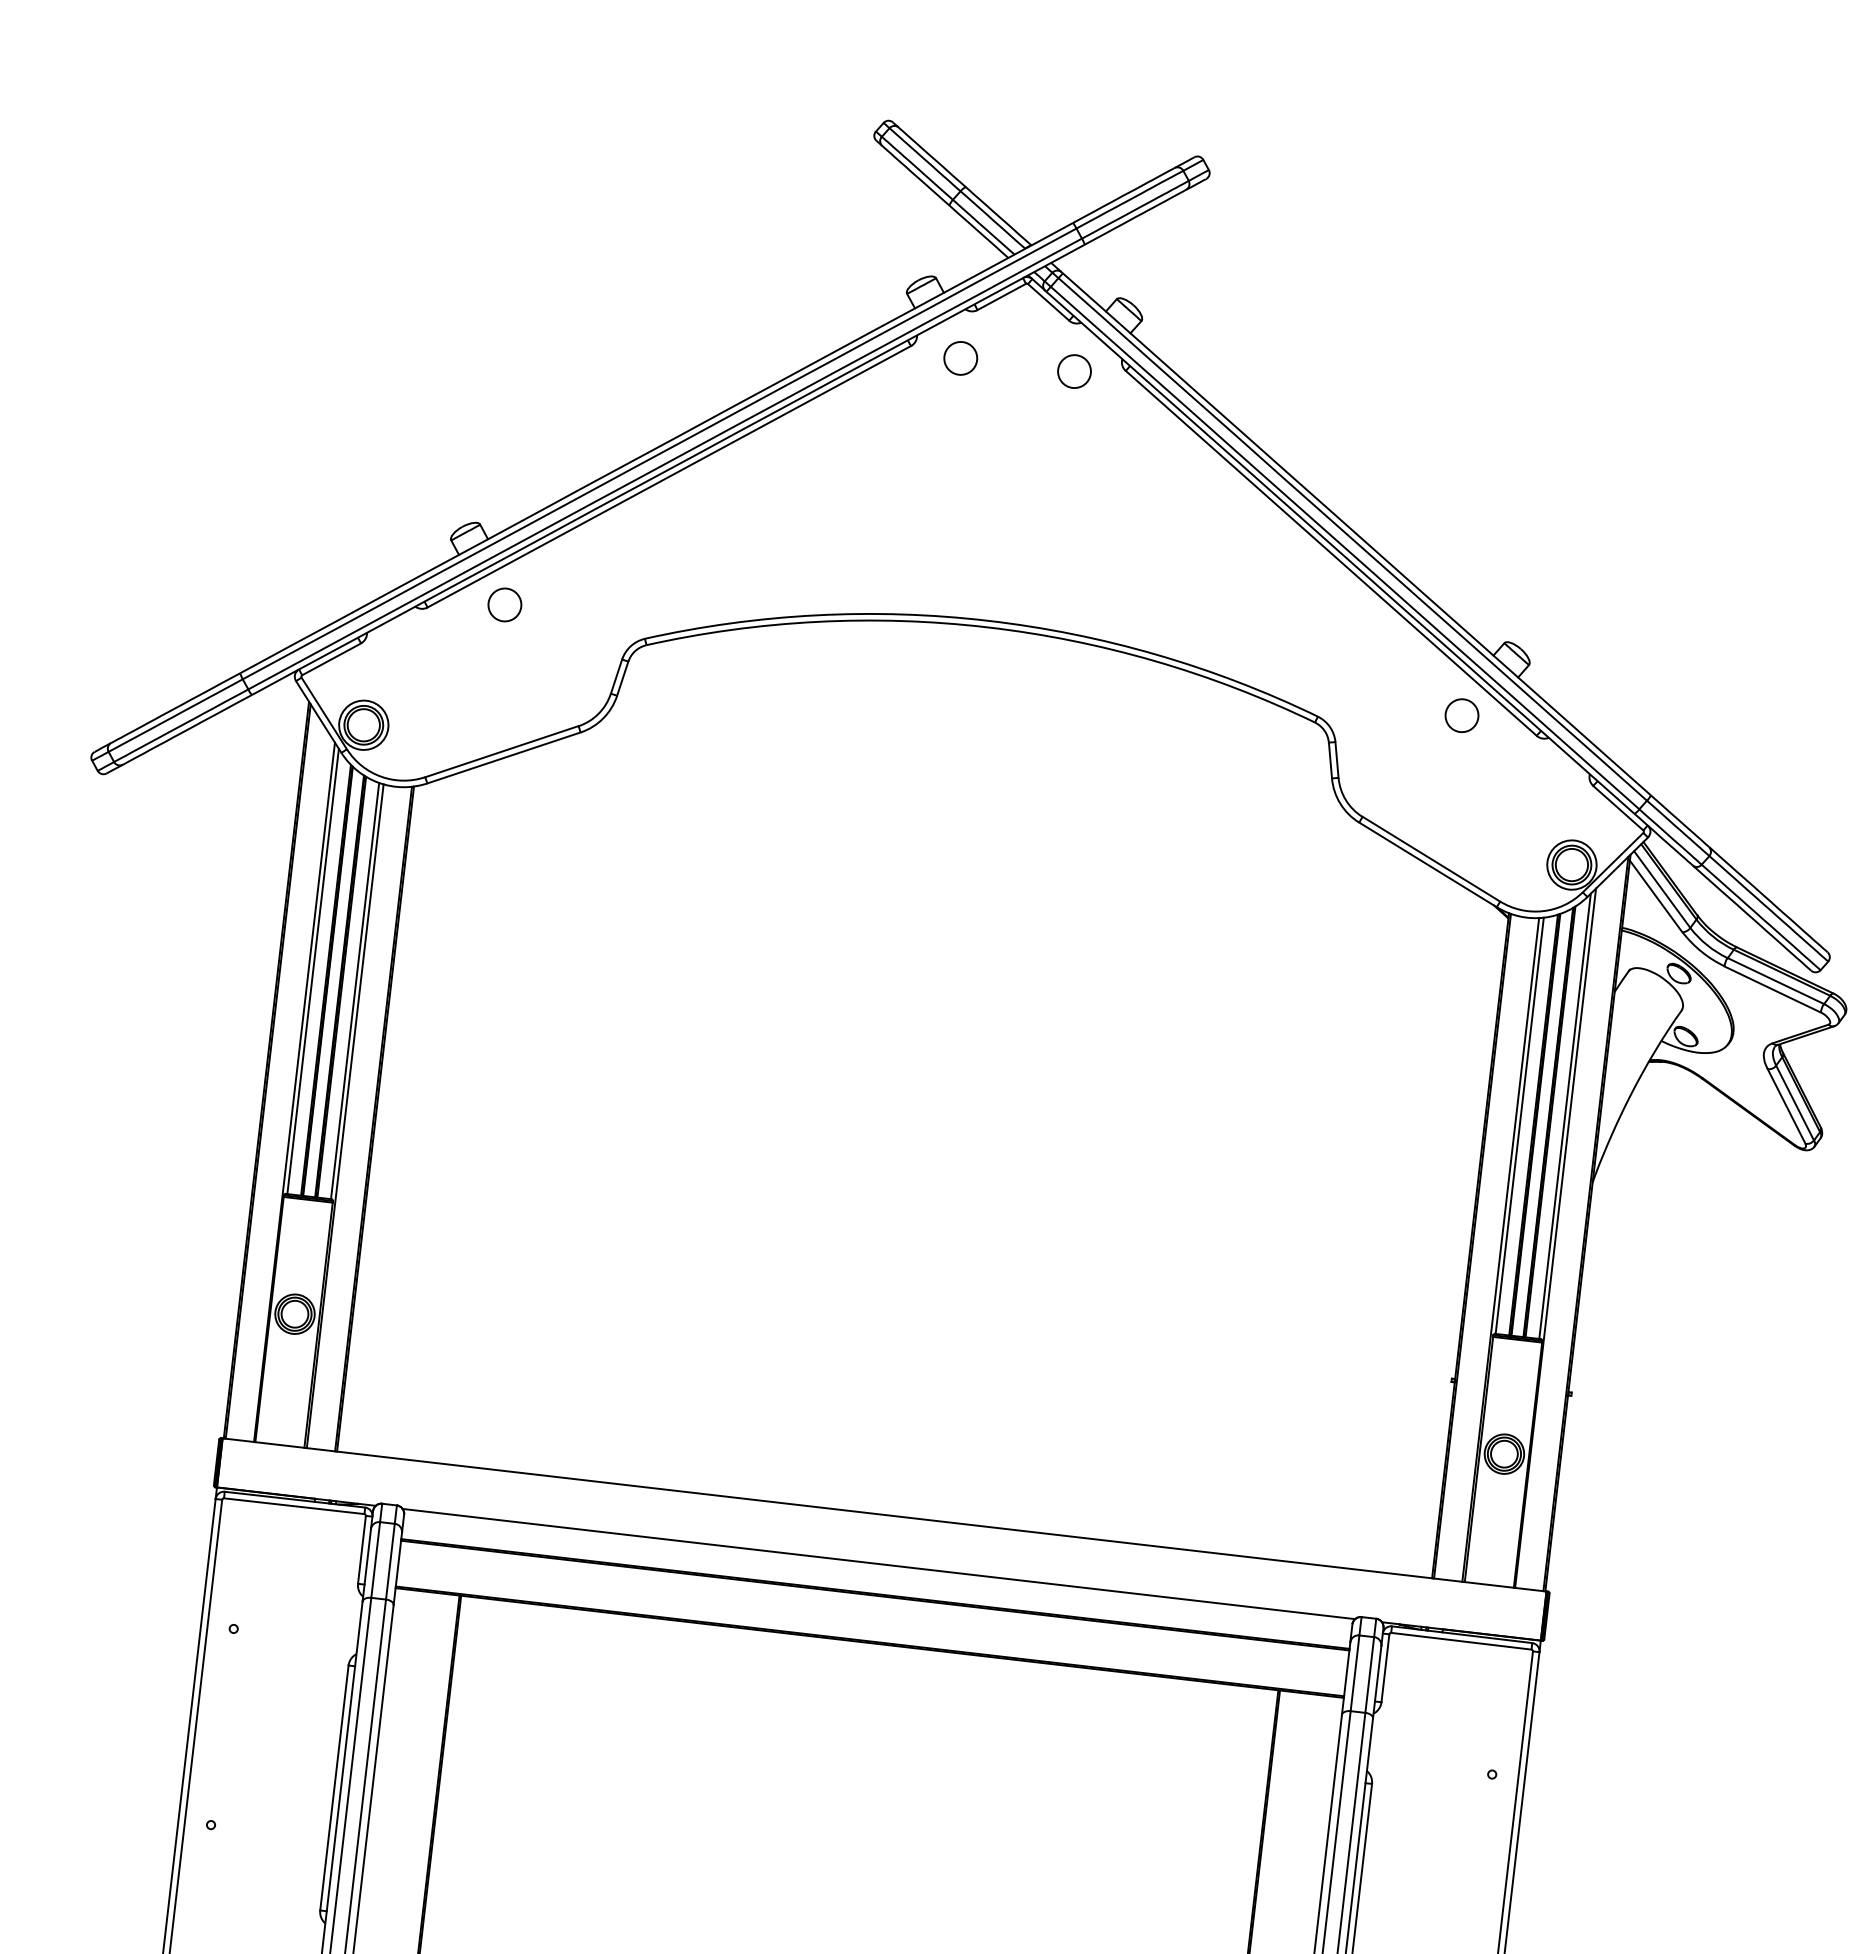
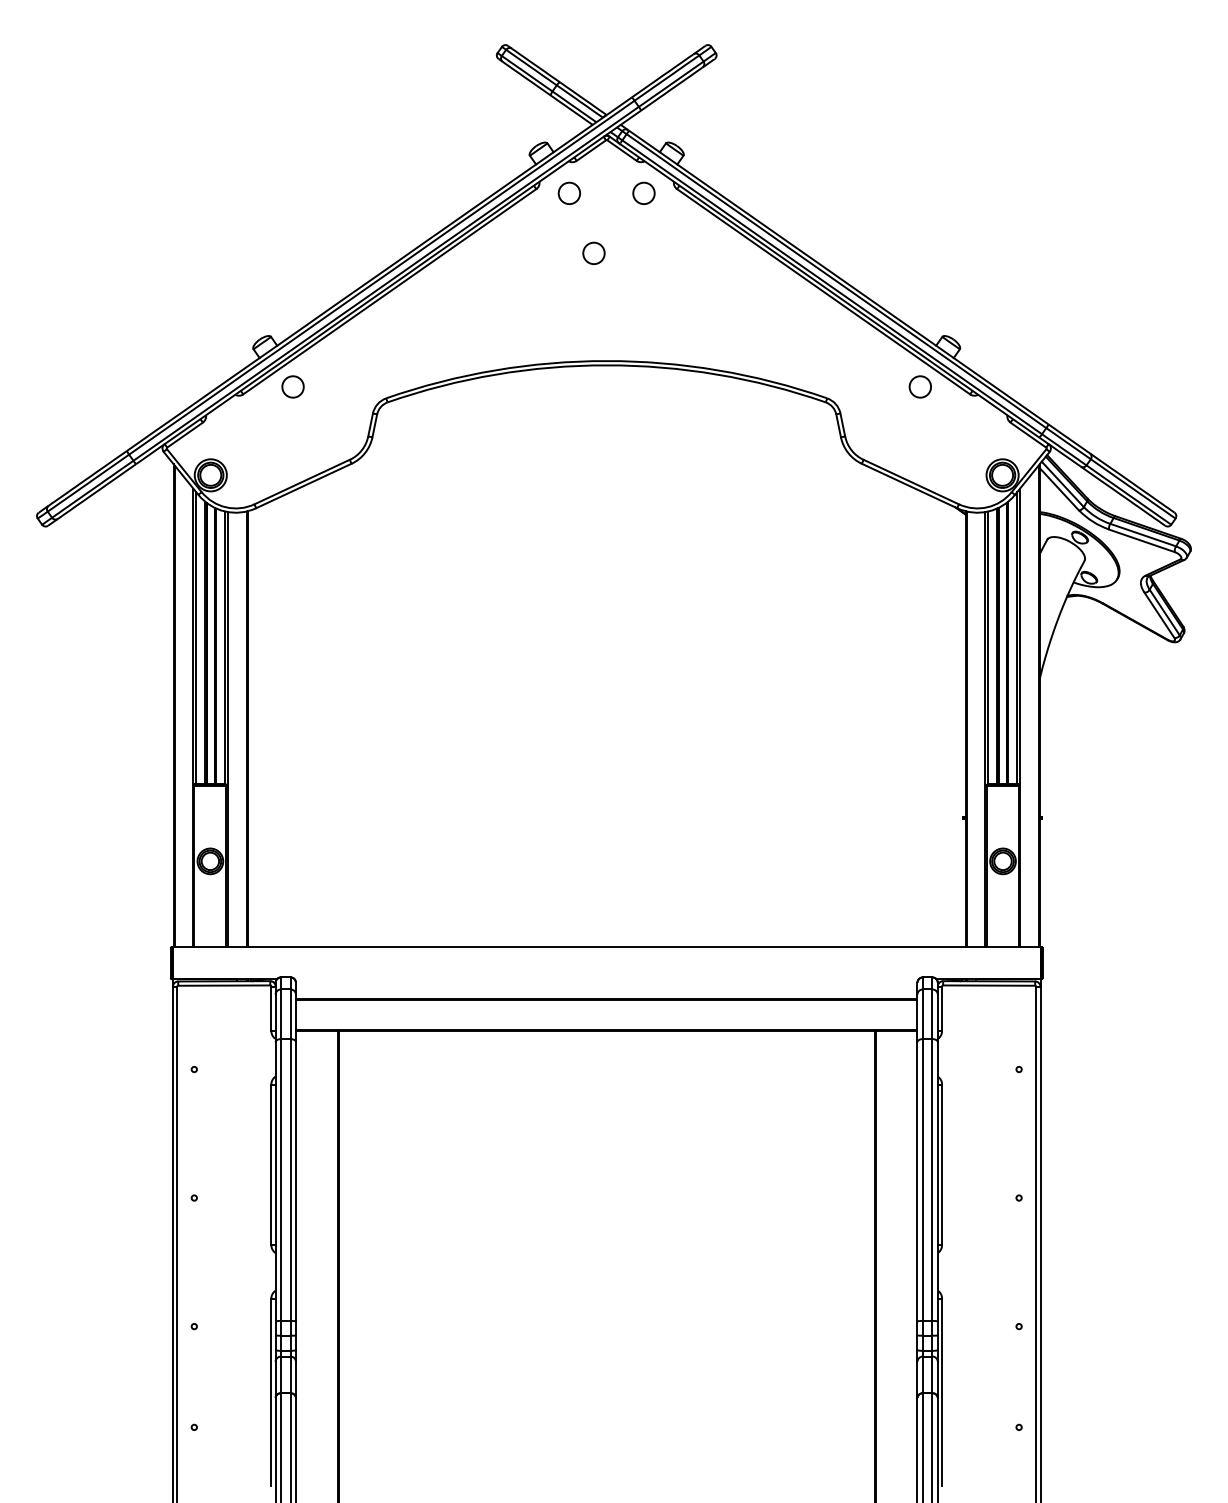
circle: (987, 452) -> (593, 252), added
line: (878, 1564) -> (606, 979), removed

